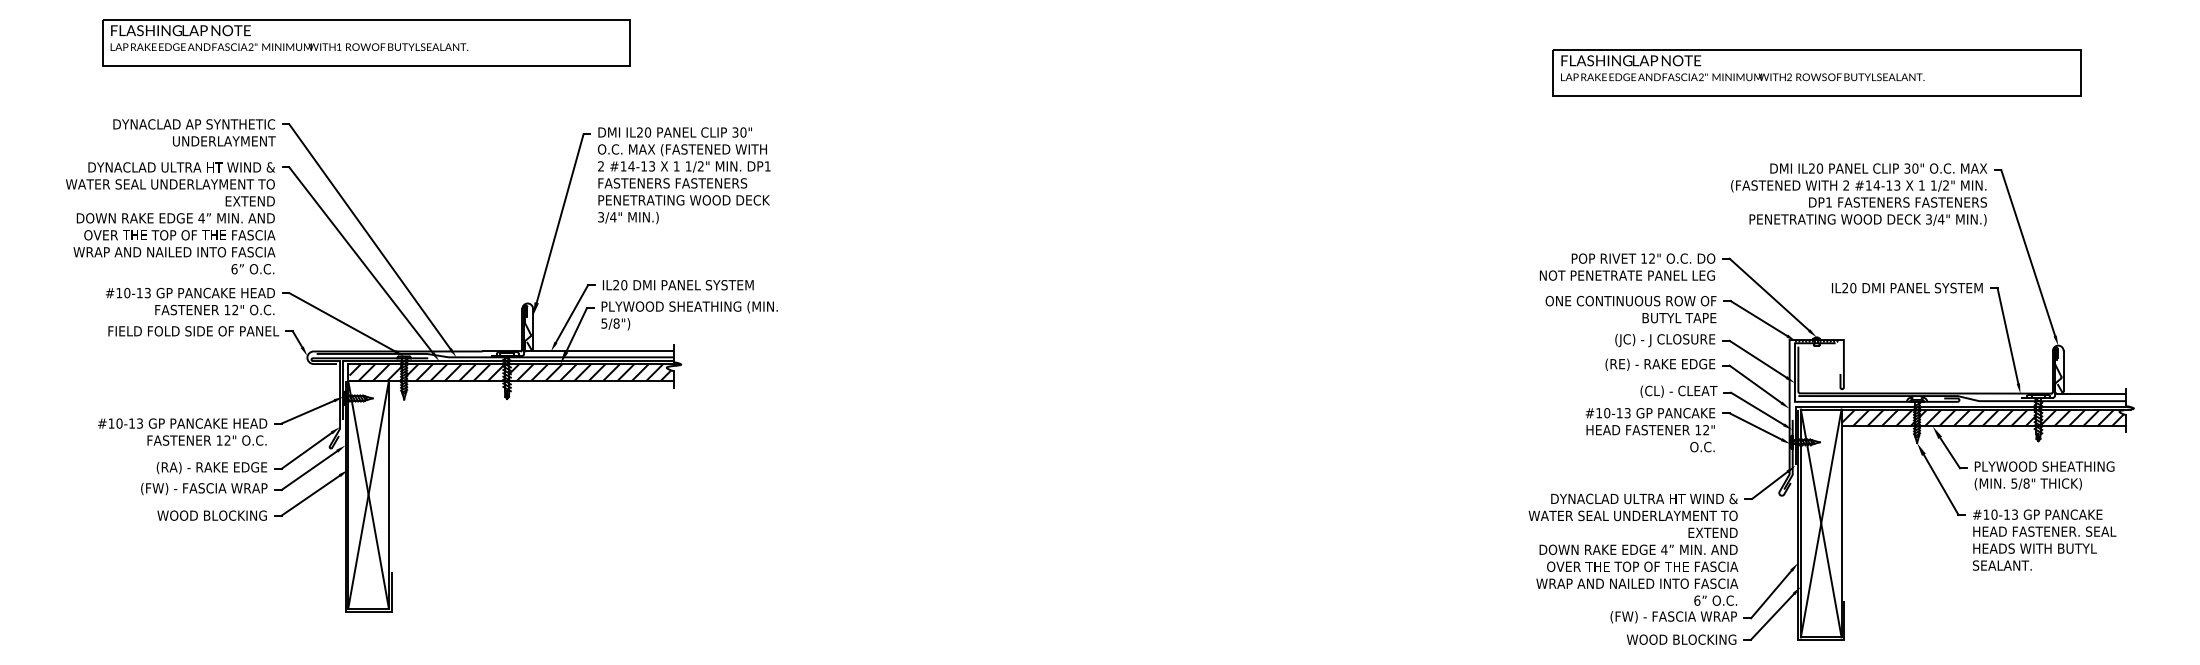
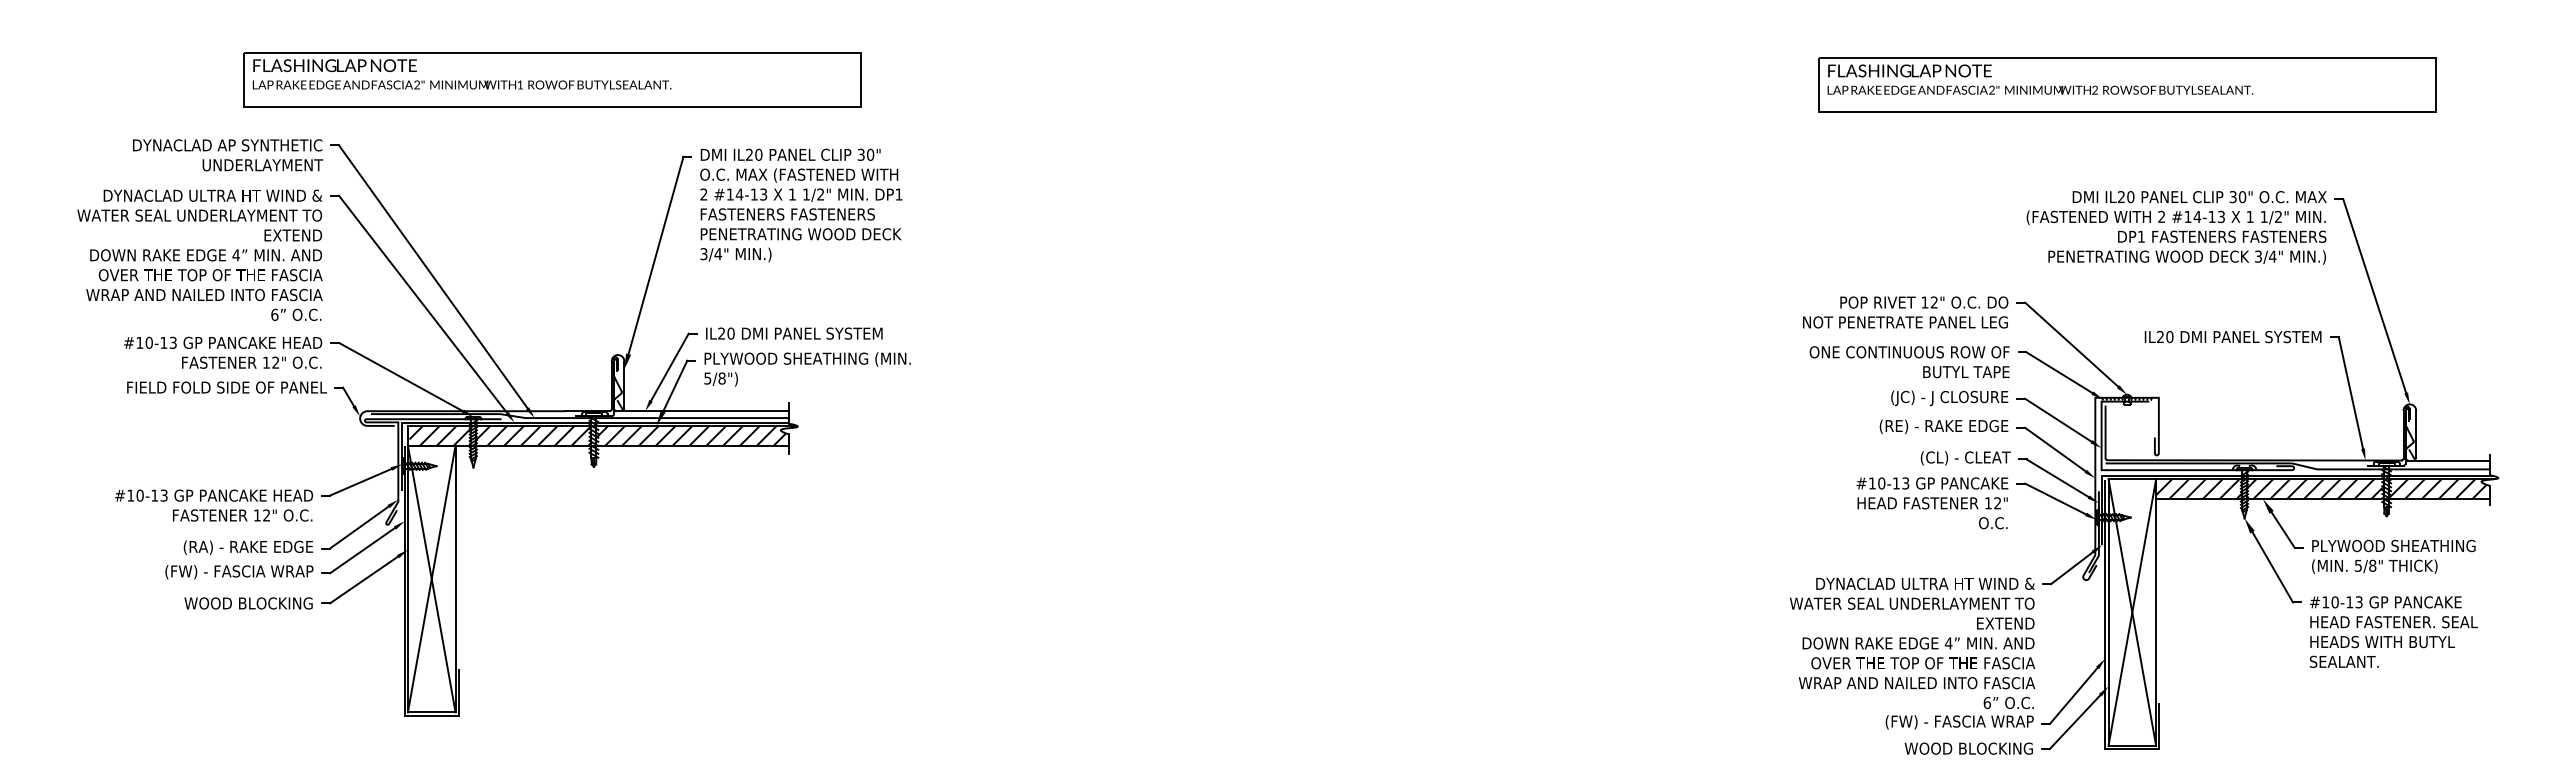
part: (366, 42) -> (552, 79), moved

